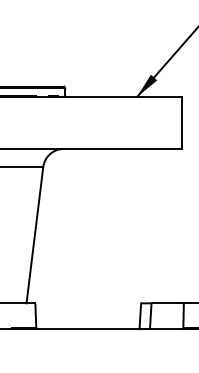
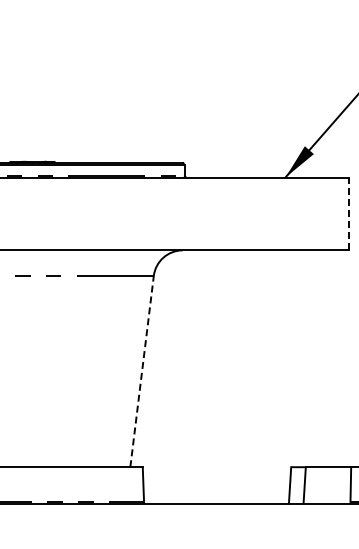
line: (181, 122) -> (348, 213), solid -> dashed
line: (35, 235) -> (142, 371), solid -> dashed

